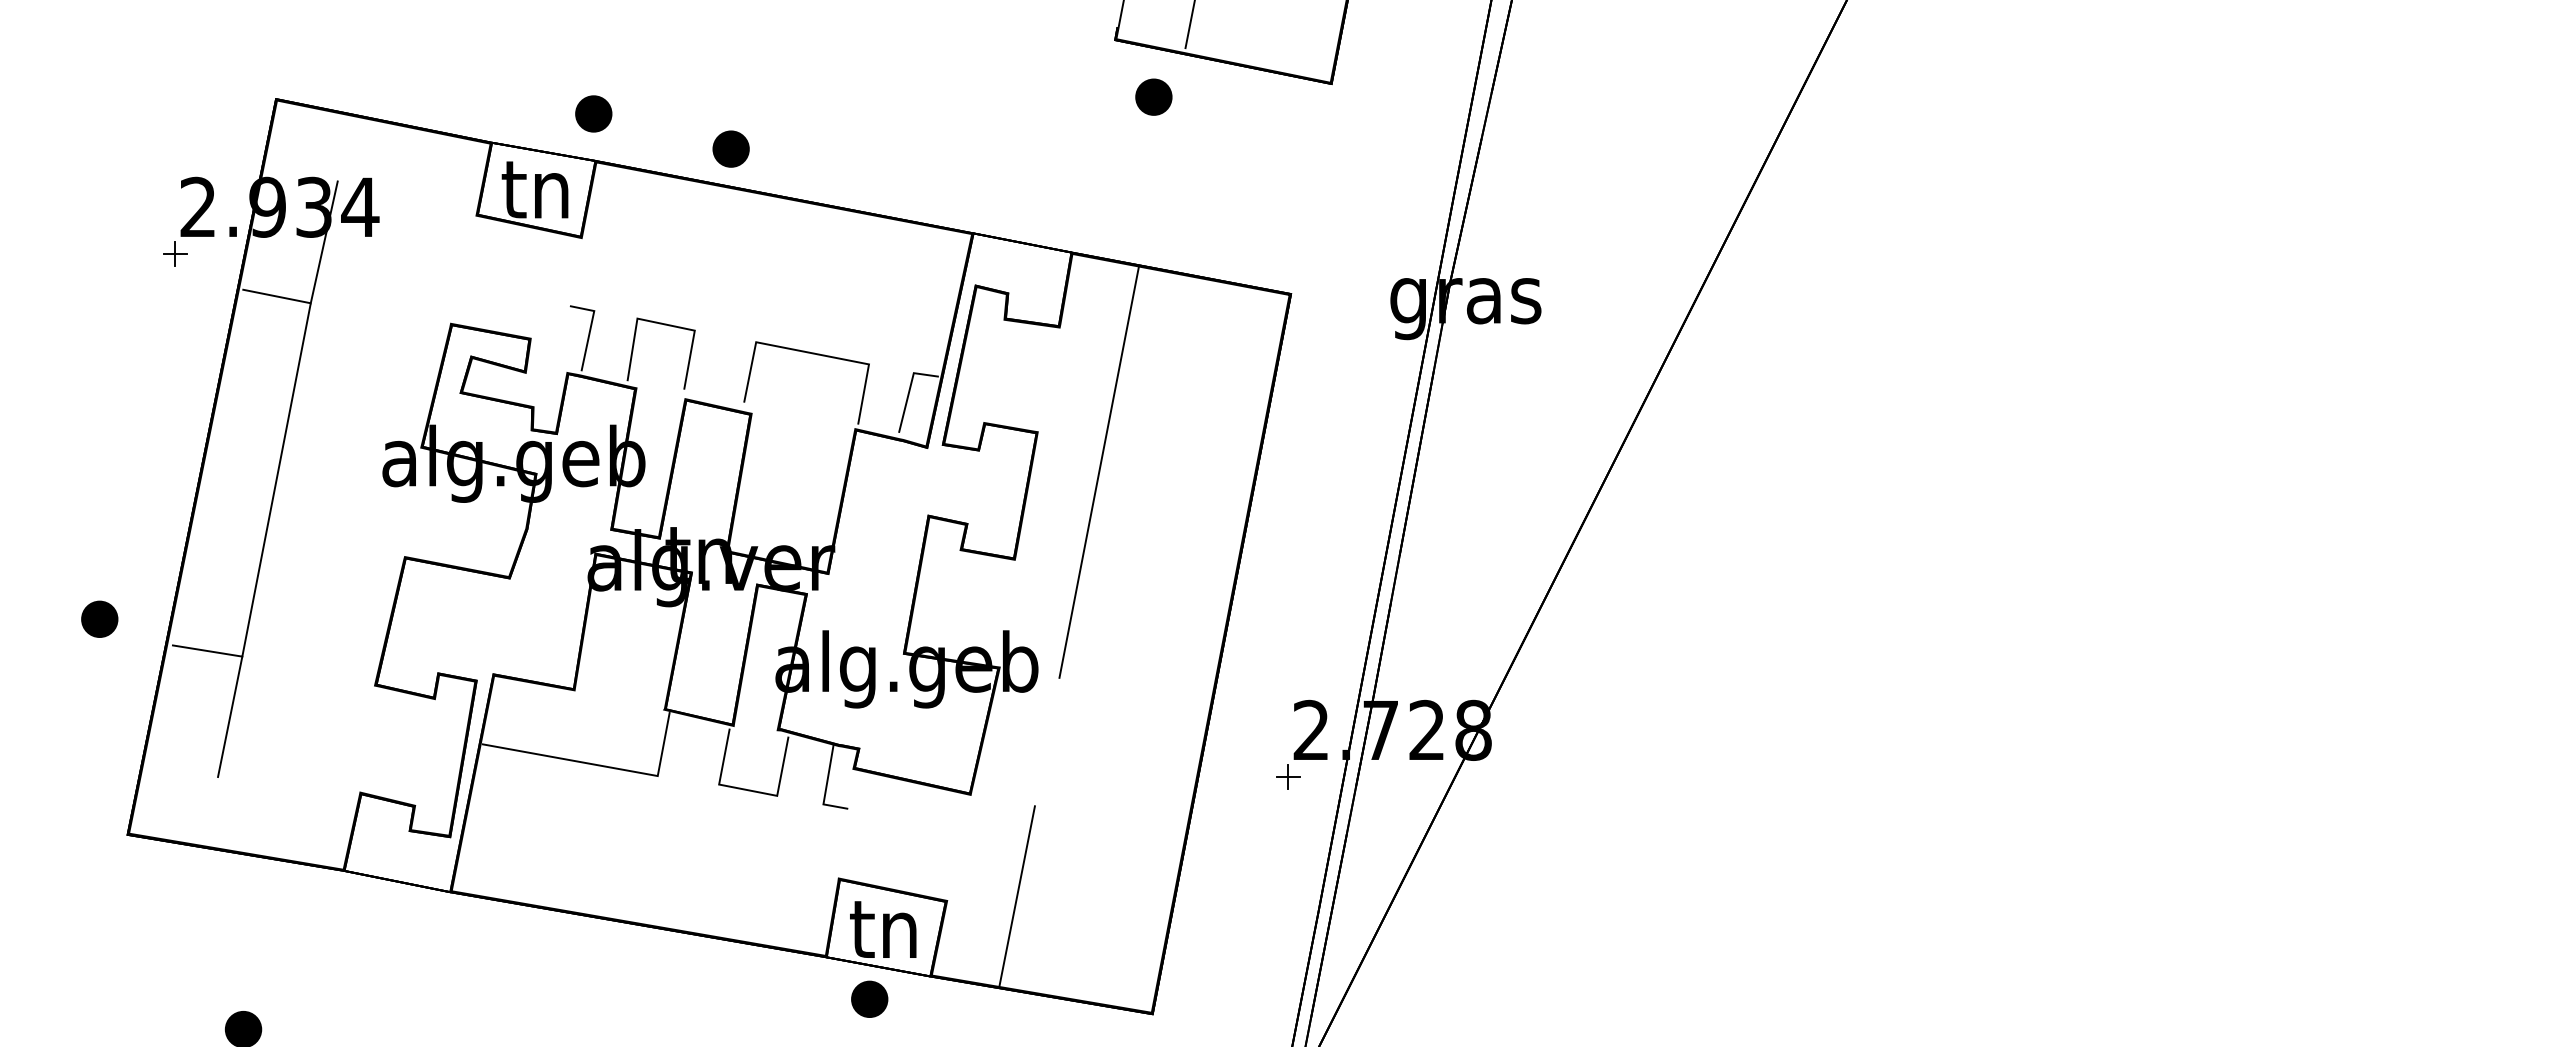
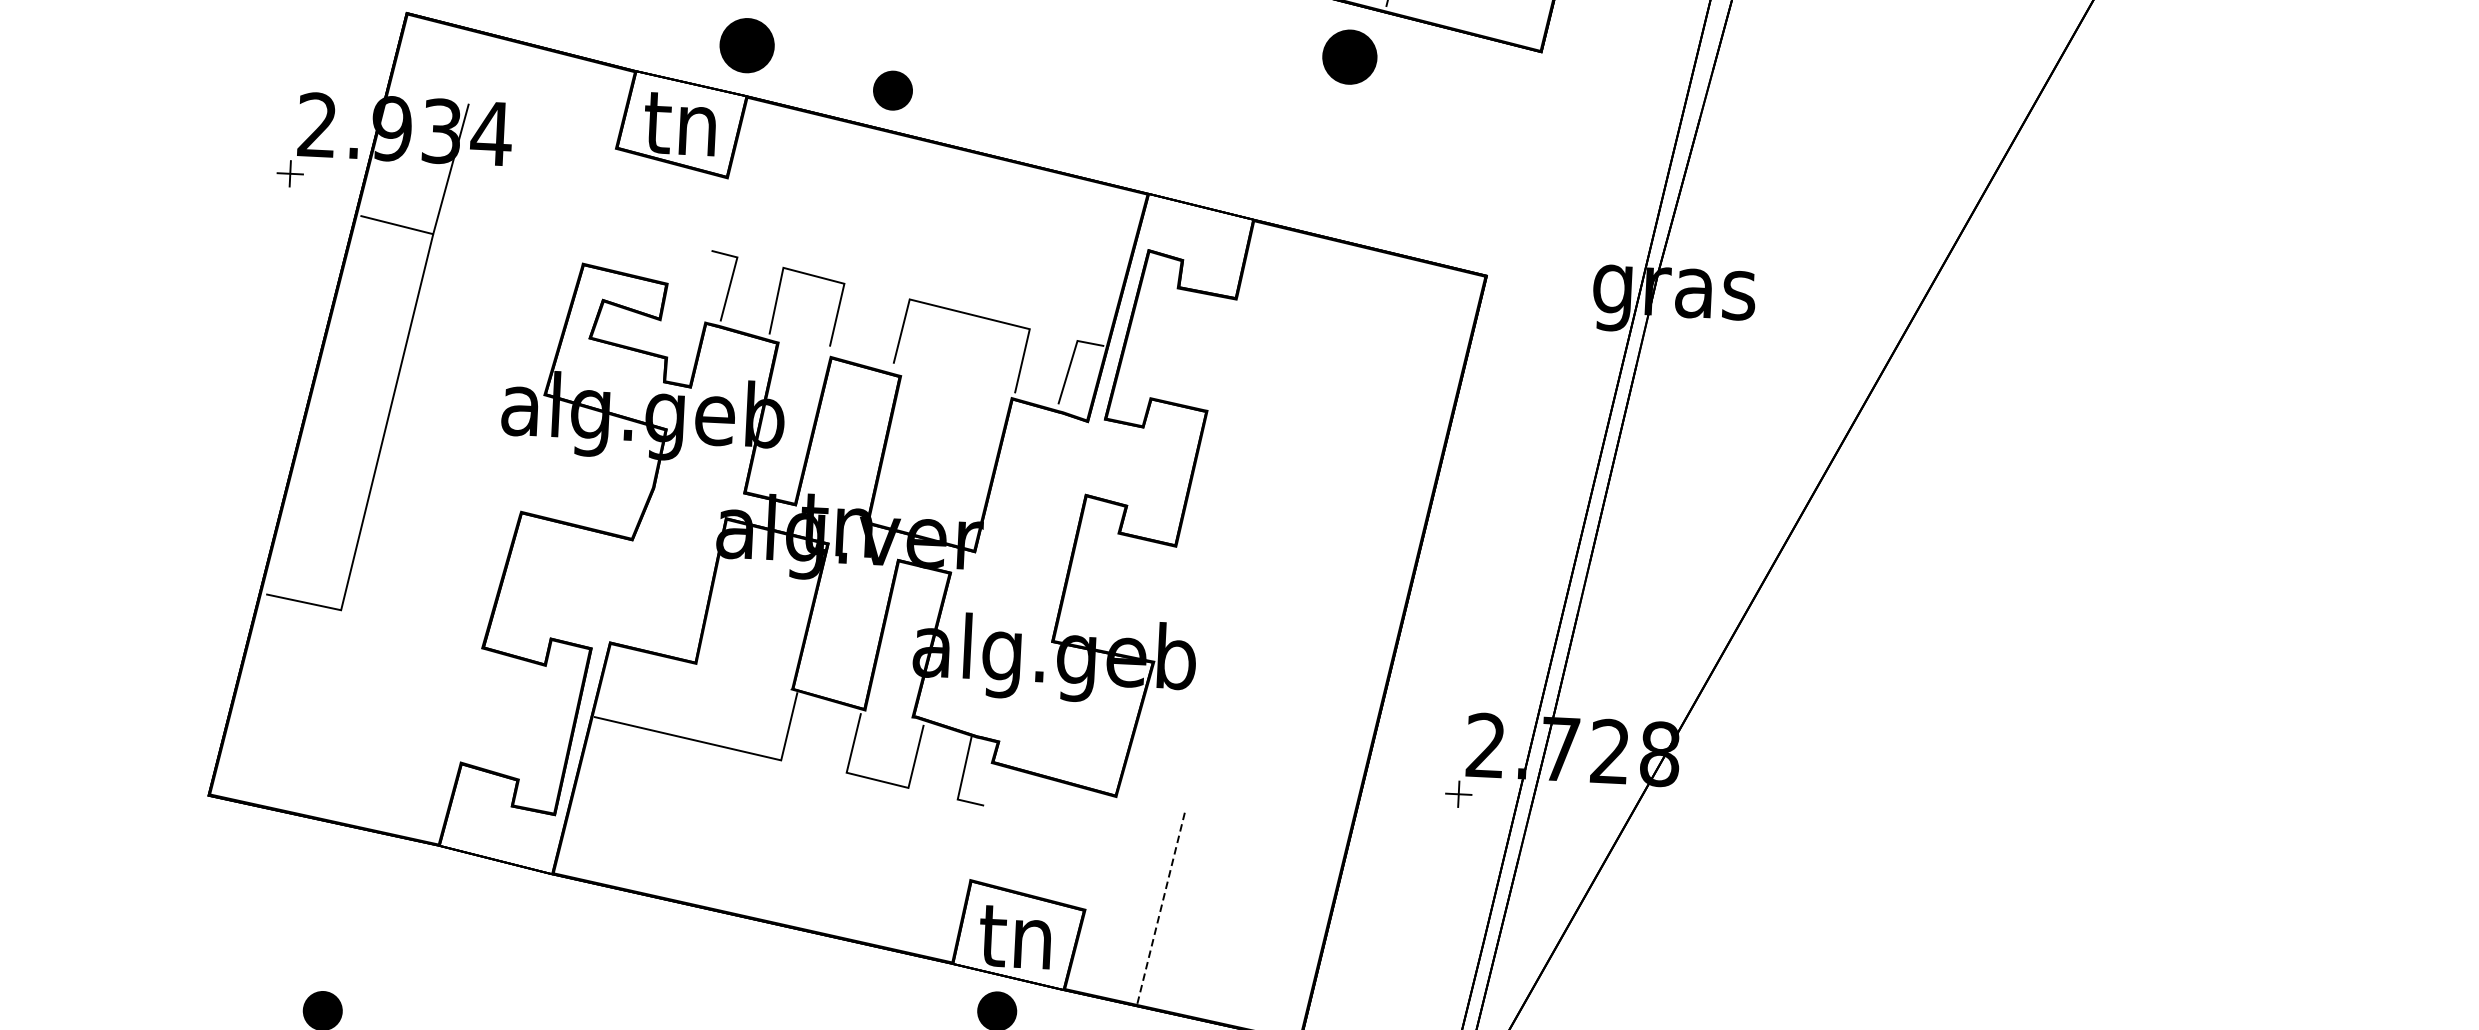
part: (1153, 96) -> (1349, 56), size x1.4
part: (593, 113) -> (746, 45), size x1.4
line: (1098, 472) -> (1270, 457), removed
part: (99, 618) -> (189, 561), removed
line: (230, 716) -> (325, 673), removed
line: (1017, 896) -> (1161, 908), solid -> dashed

